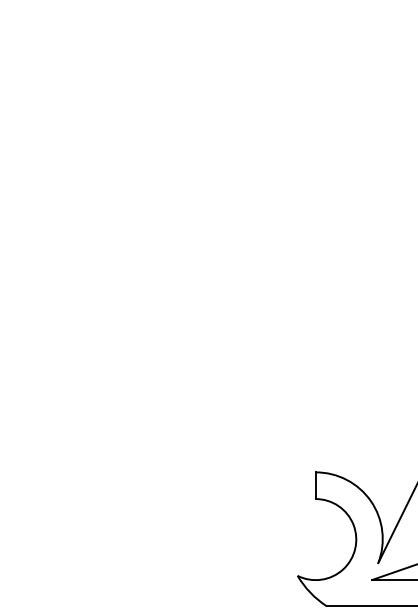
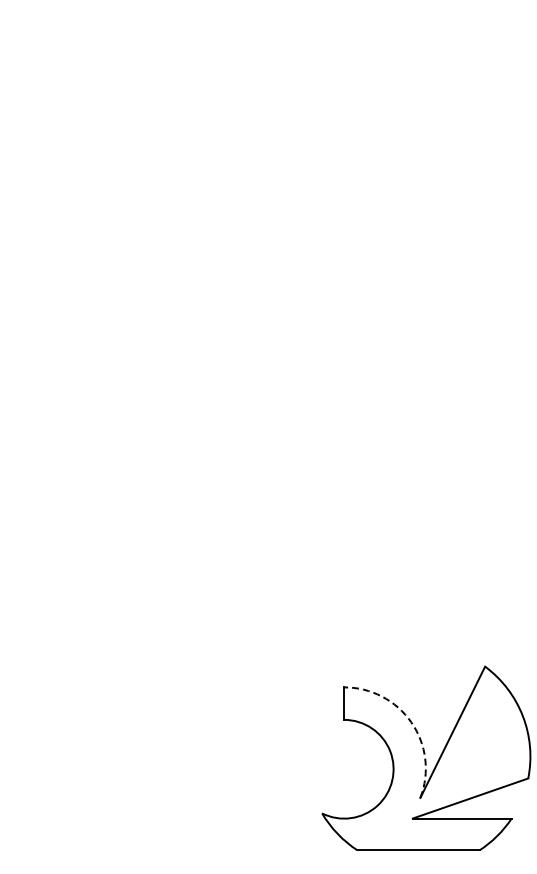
arc: (370, 501) -> (411, 722), solid -> dashed

